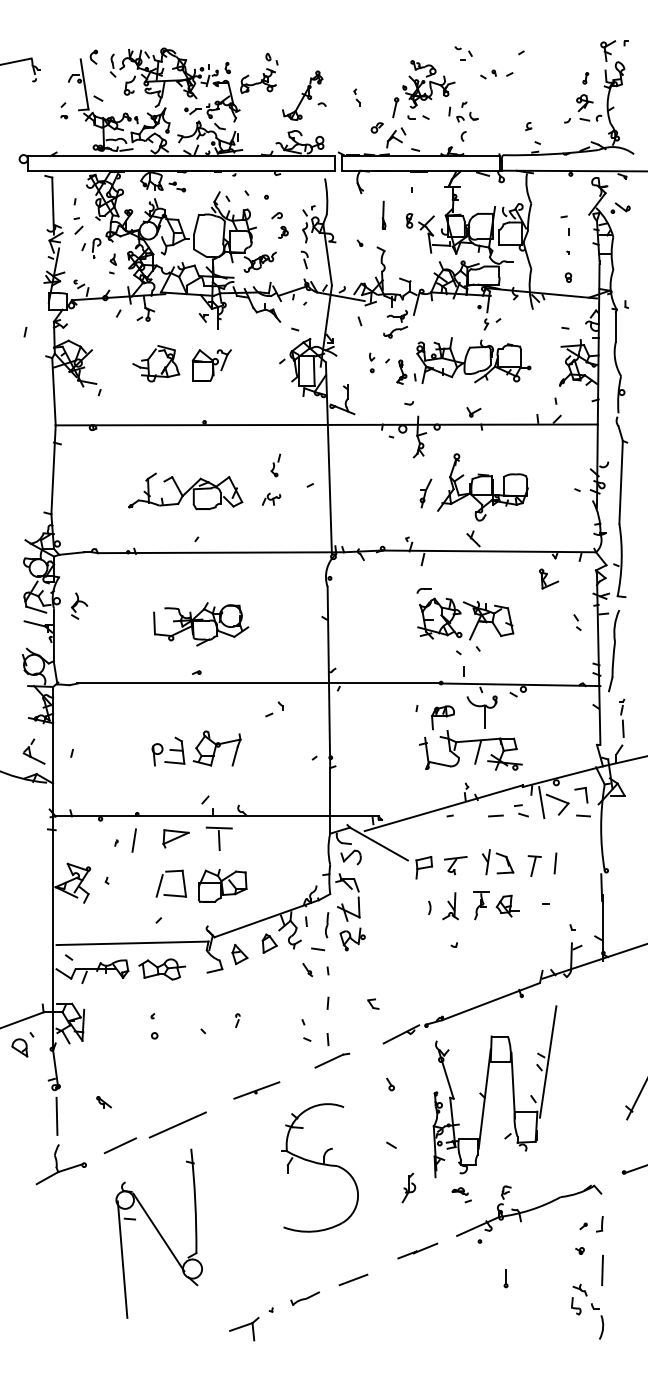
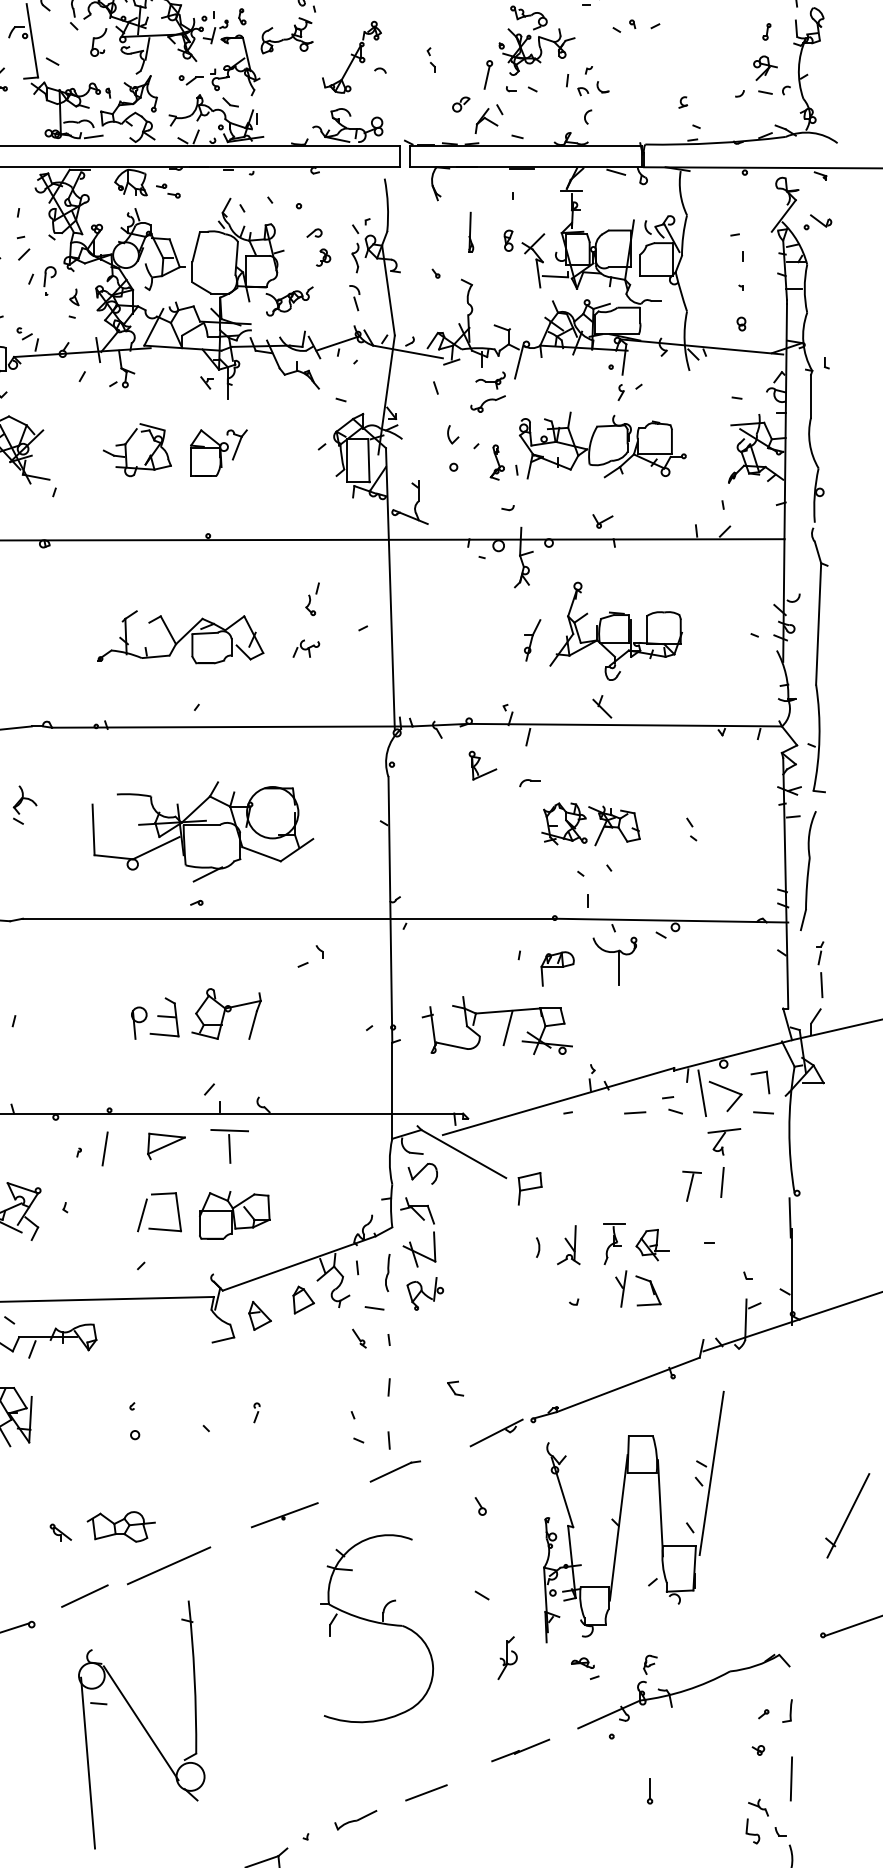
part: (372, 362) -> (454, 448), size x1.6
part: (549, 578) -> (483, 764), moved
part: (465, 618) -> (590, 823), size x0.7
part: (577, 622) -> (691, 829), moved
part: (201, 624) -> (203, 832), size x1.6
part: (477, 750) -> (507, 1025), moved
part: (501, 856) -> (643, 1280), moved
part: (455, 865) -> (723, 1141), moved
part: (162, 969) -> (121, 1526), moved

